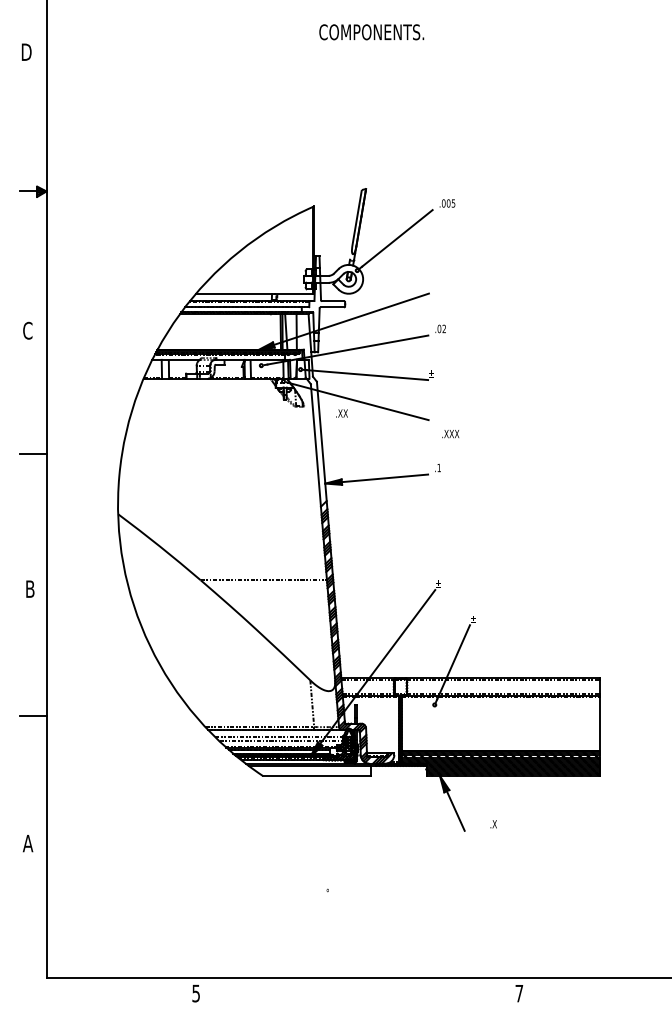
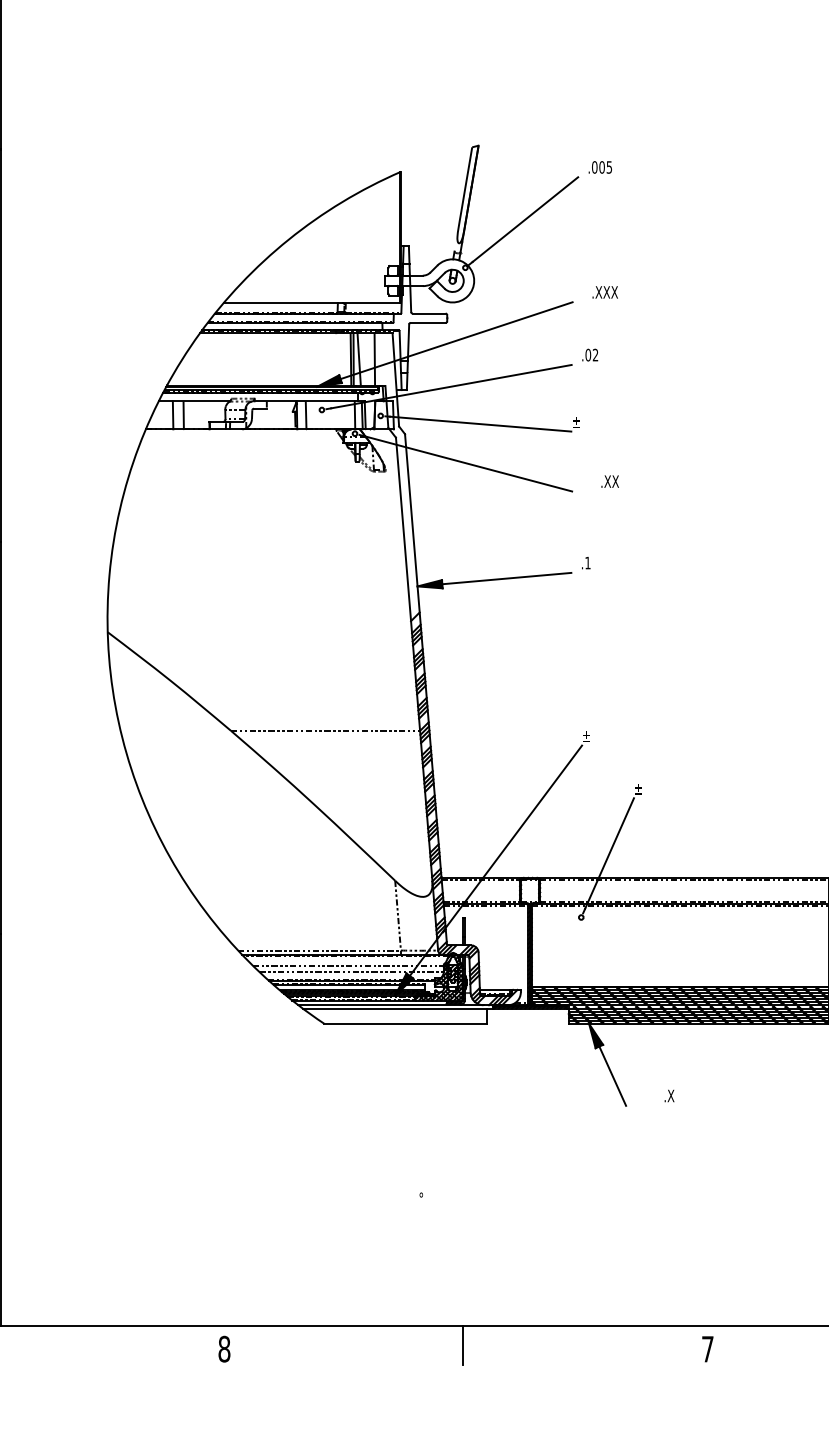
text: (341, 413) -> (609, 481), moved
text: (450, 434) -> (604, 293), moved
line: (355, 990) -> (462, 1344), added
text: (196, 993) -> (224, 1349), 5 -> 8

